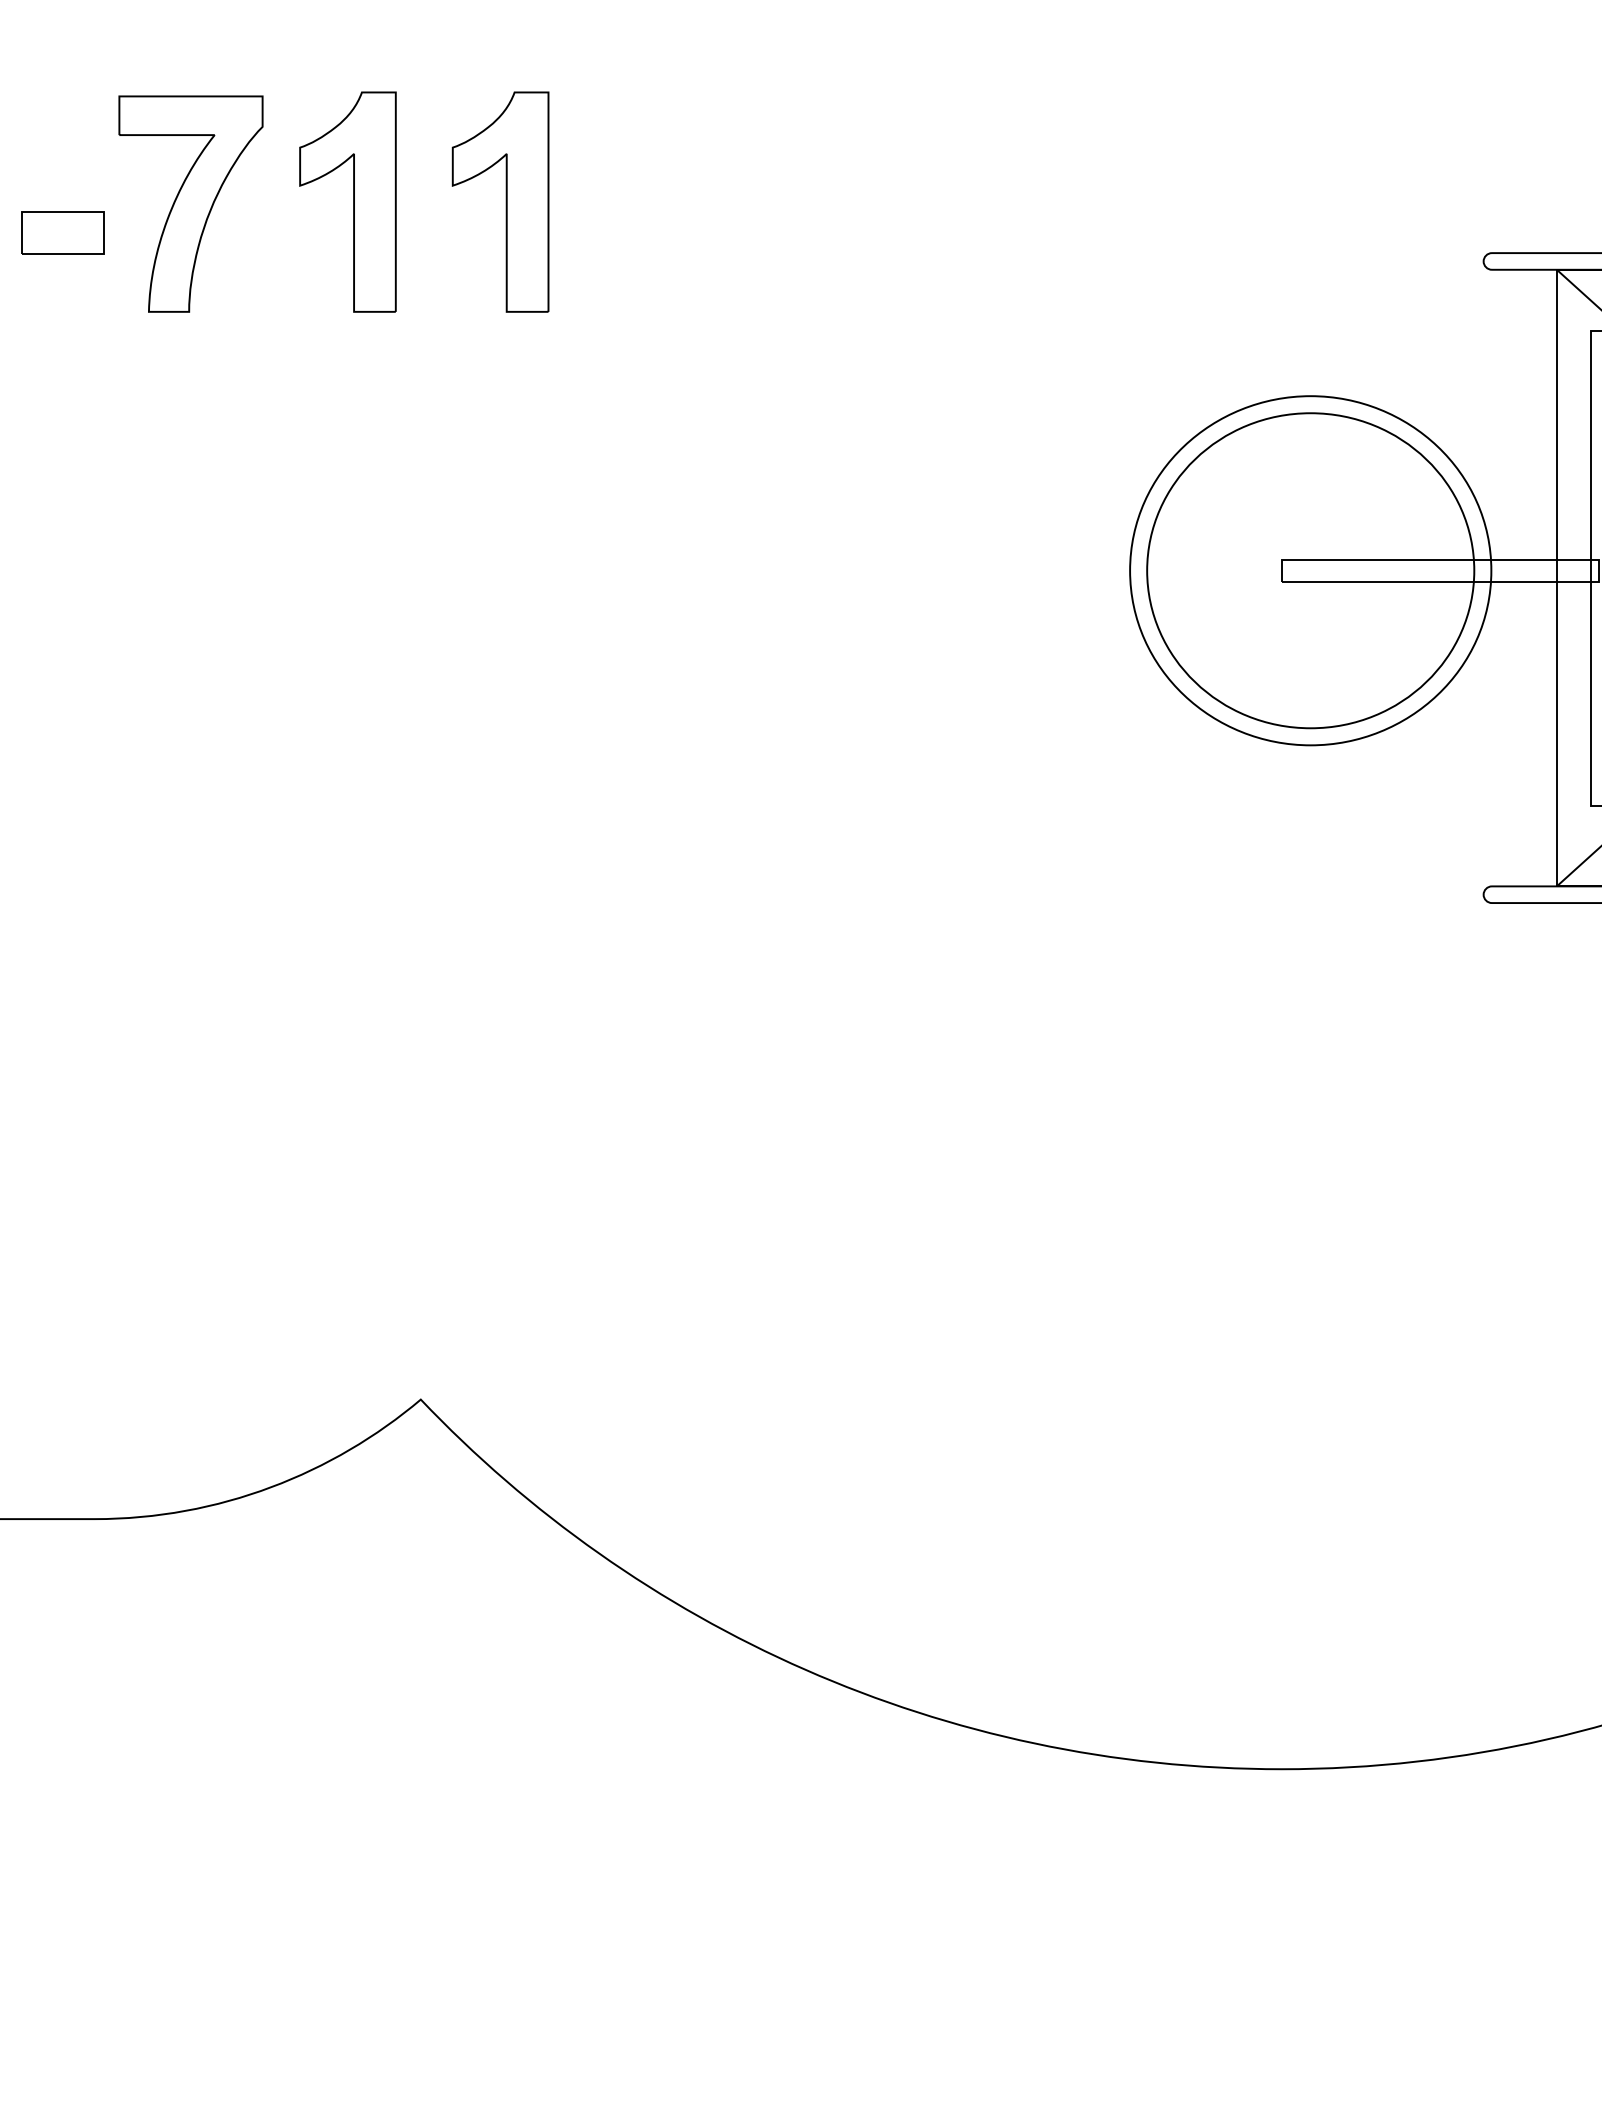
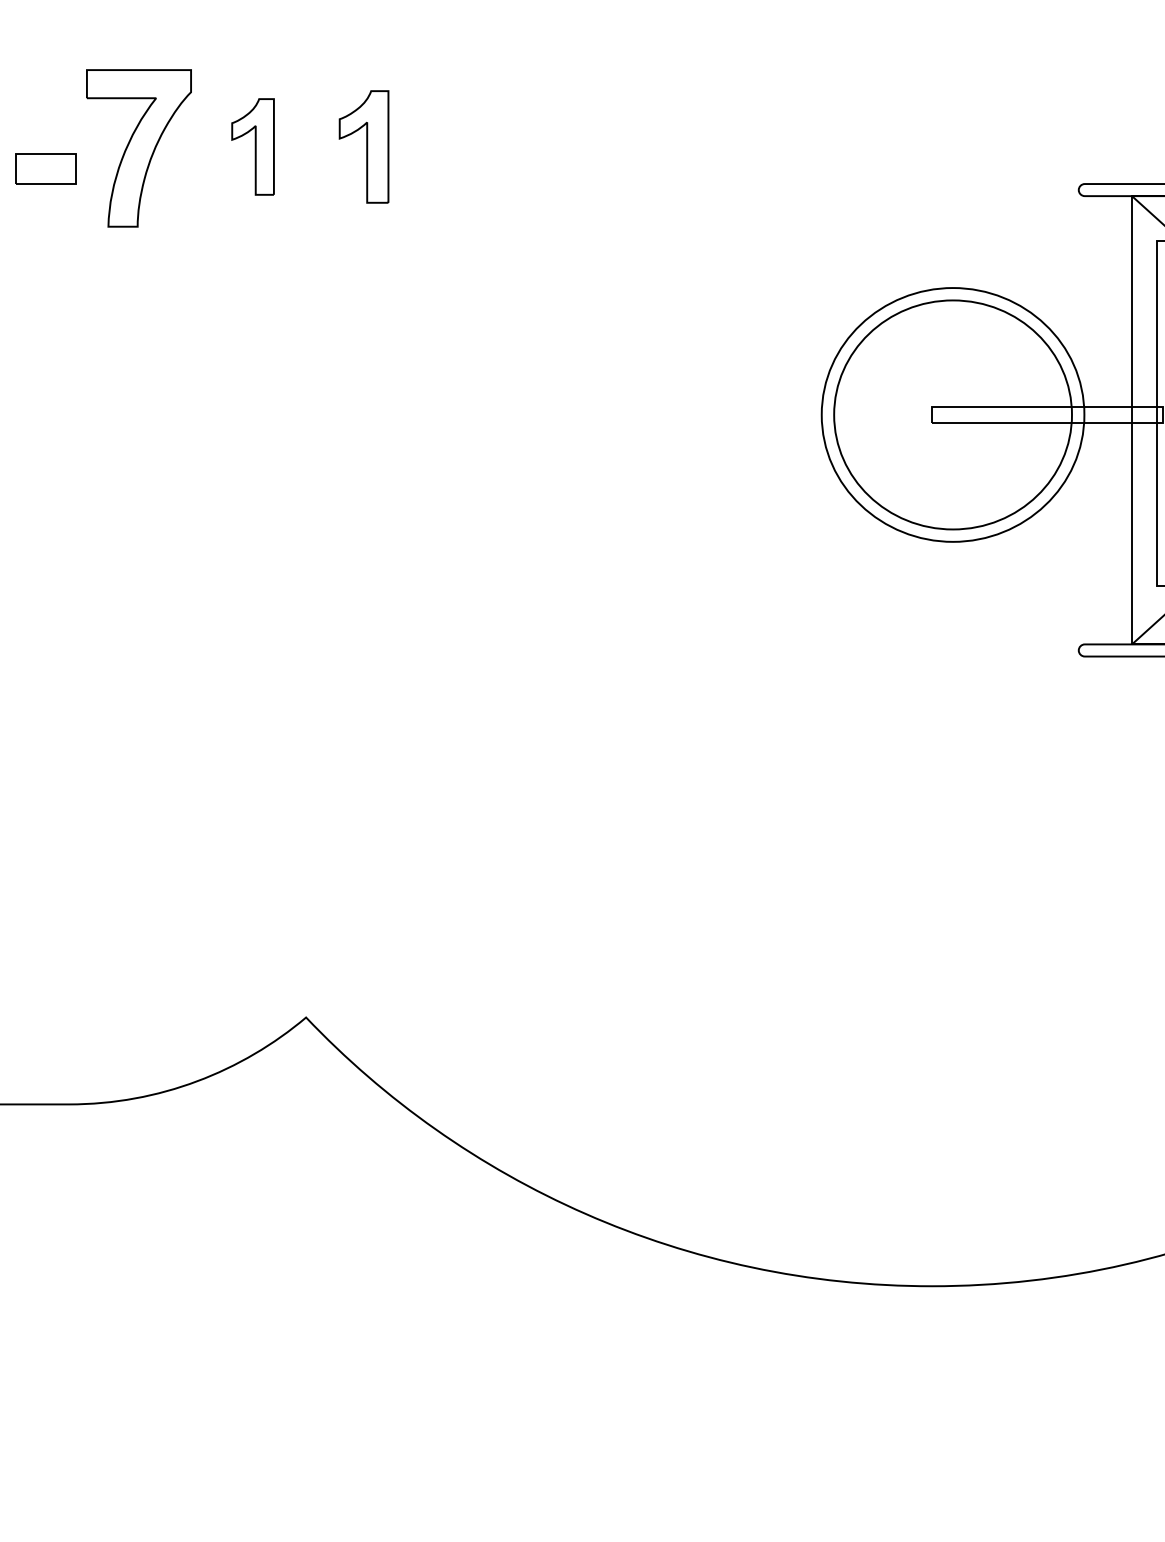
part: (347, 201) -> (252, 146), size x0.6
part: (499, 201) -> (363, 146), size x0.7

